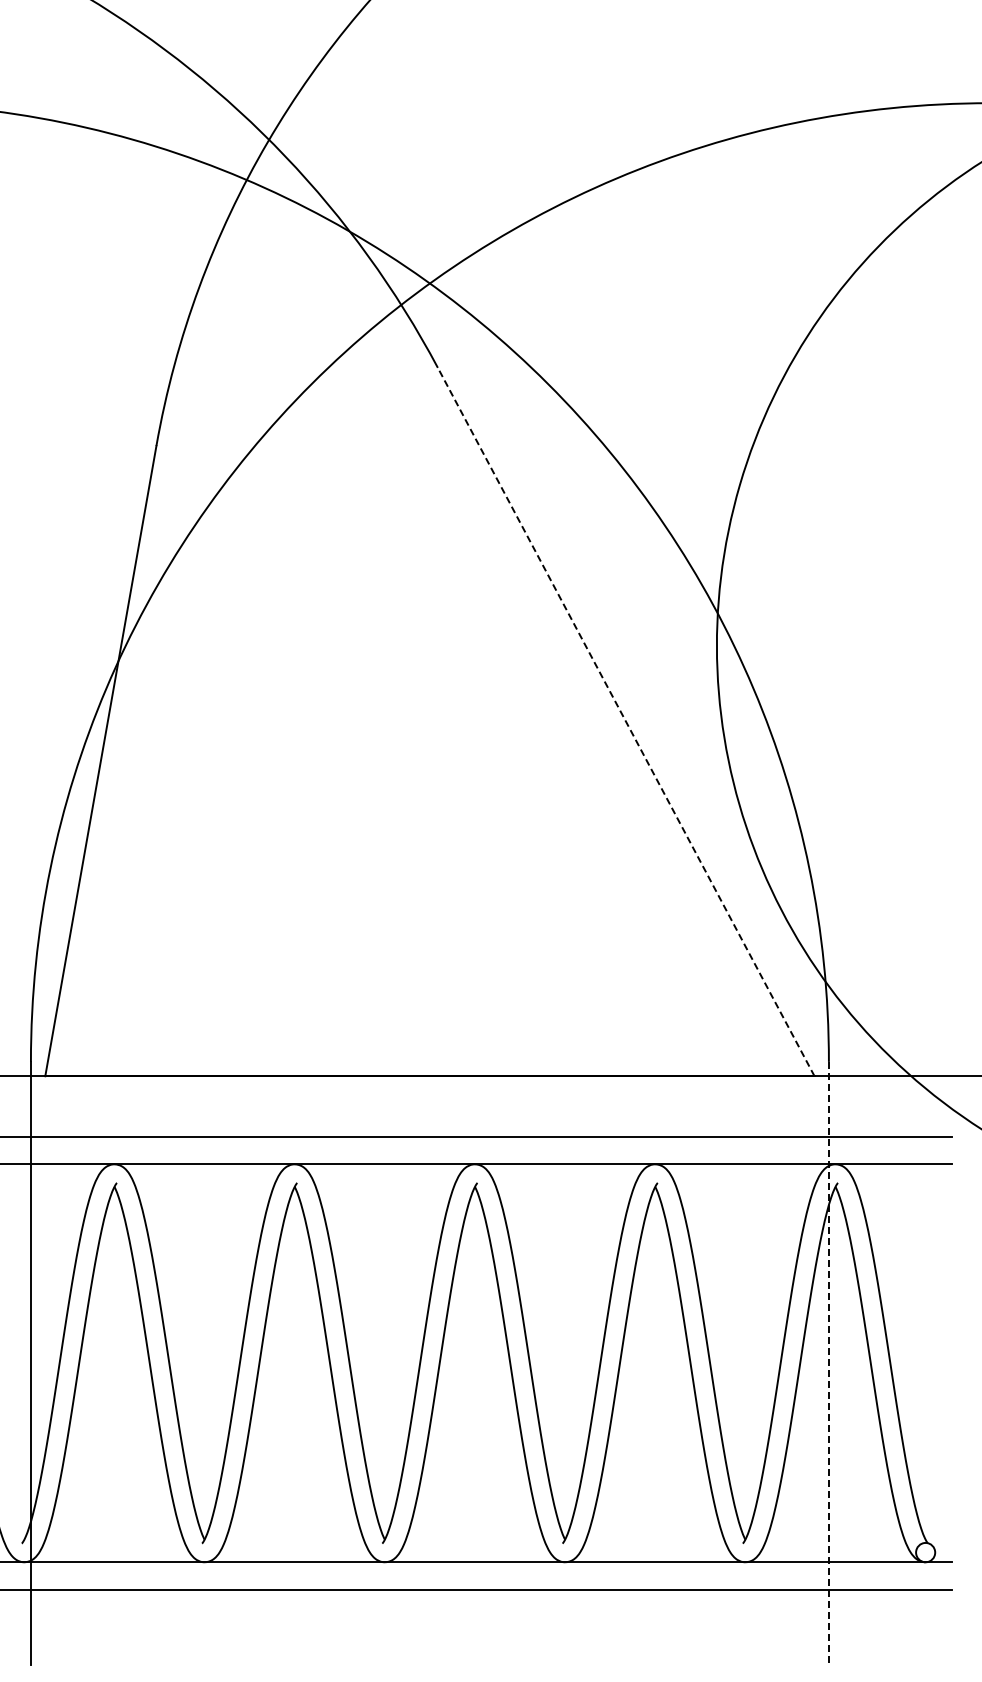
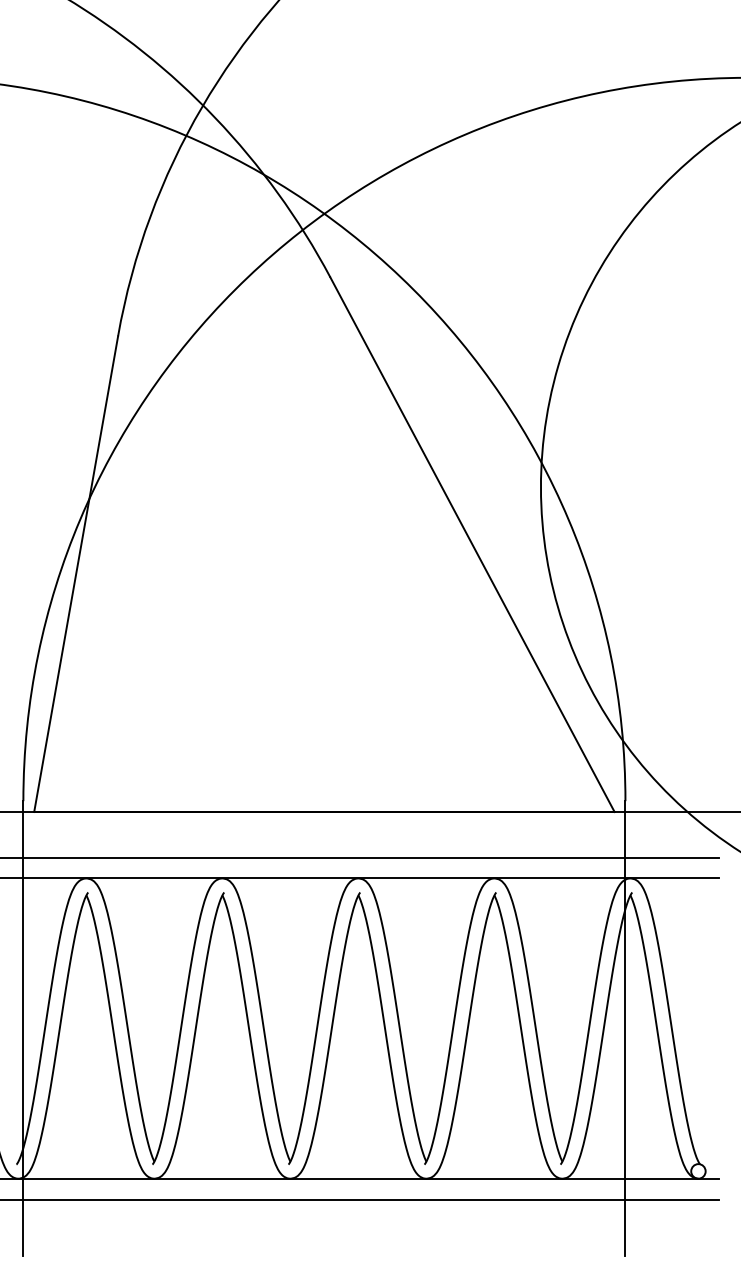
line: (625, 721) -> (471, 544), dashed -> solid
line: (828, 1363) -> (625, 1028), dashed -> solid

